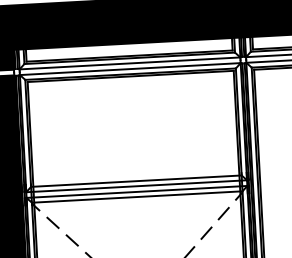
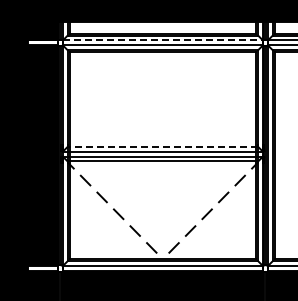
line: (129, 63) -> (162, 40), solid -> dashed
line: (135, 180) -> (162, 146), solid -> dashed

